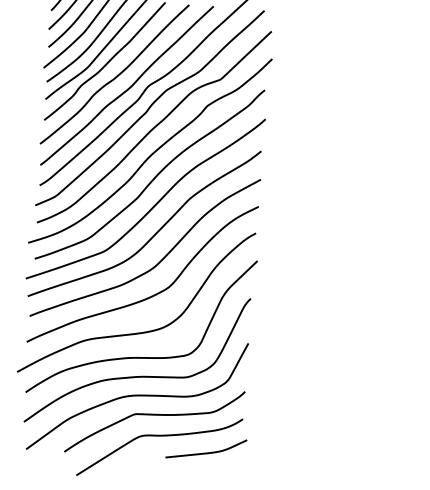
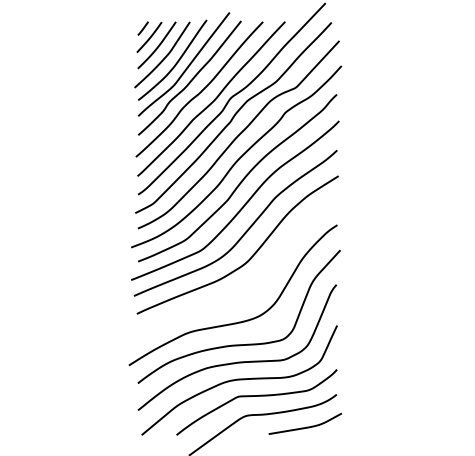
curve: (151, 295) -> (246, 287), removed

